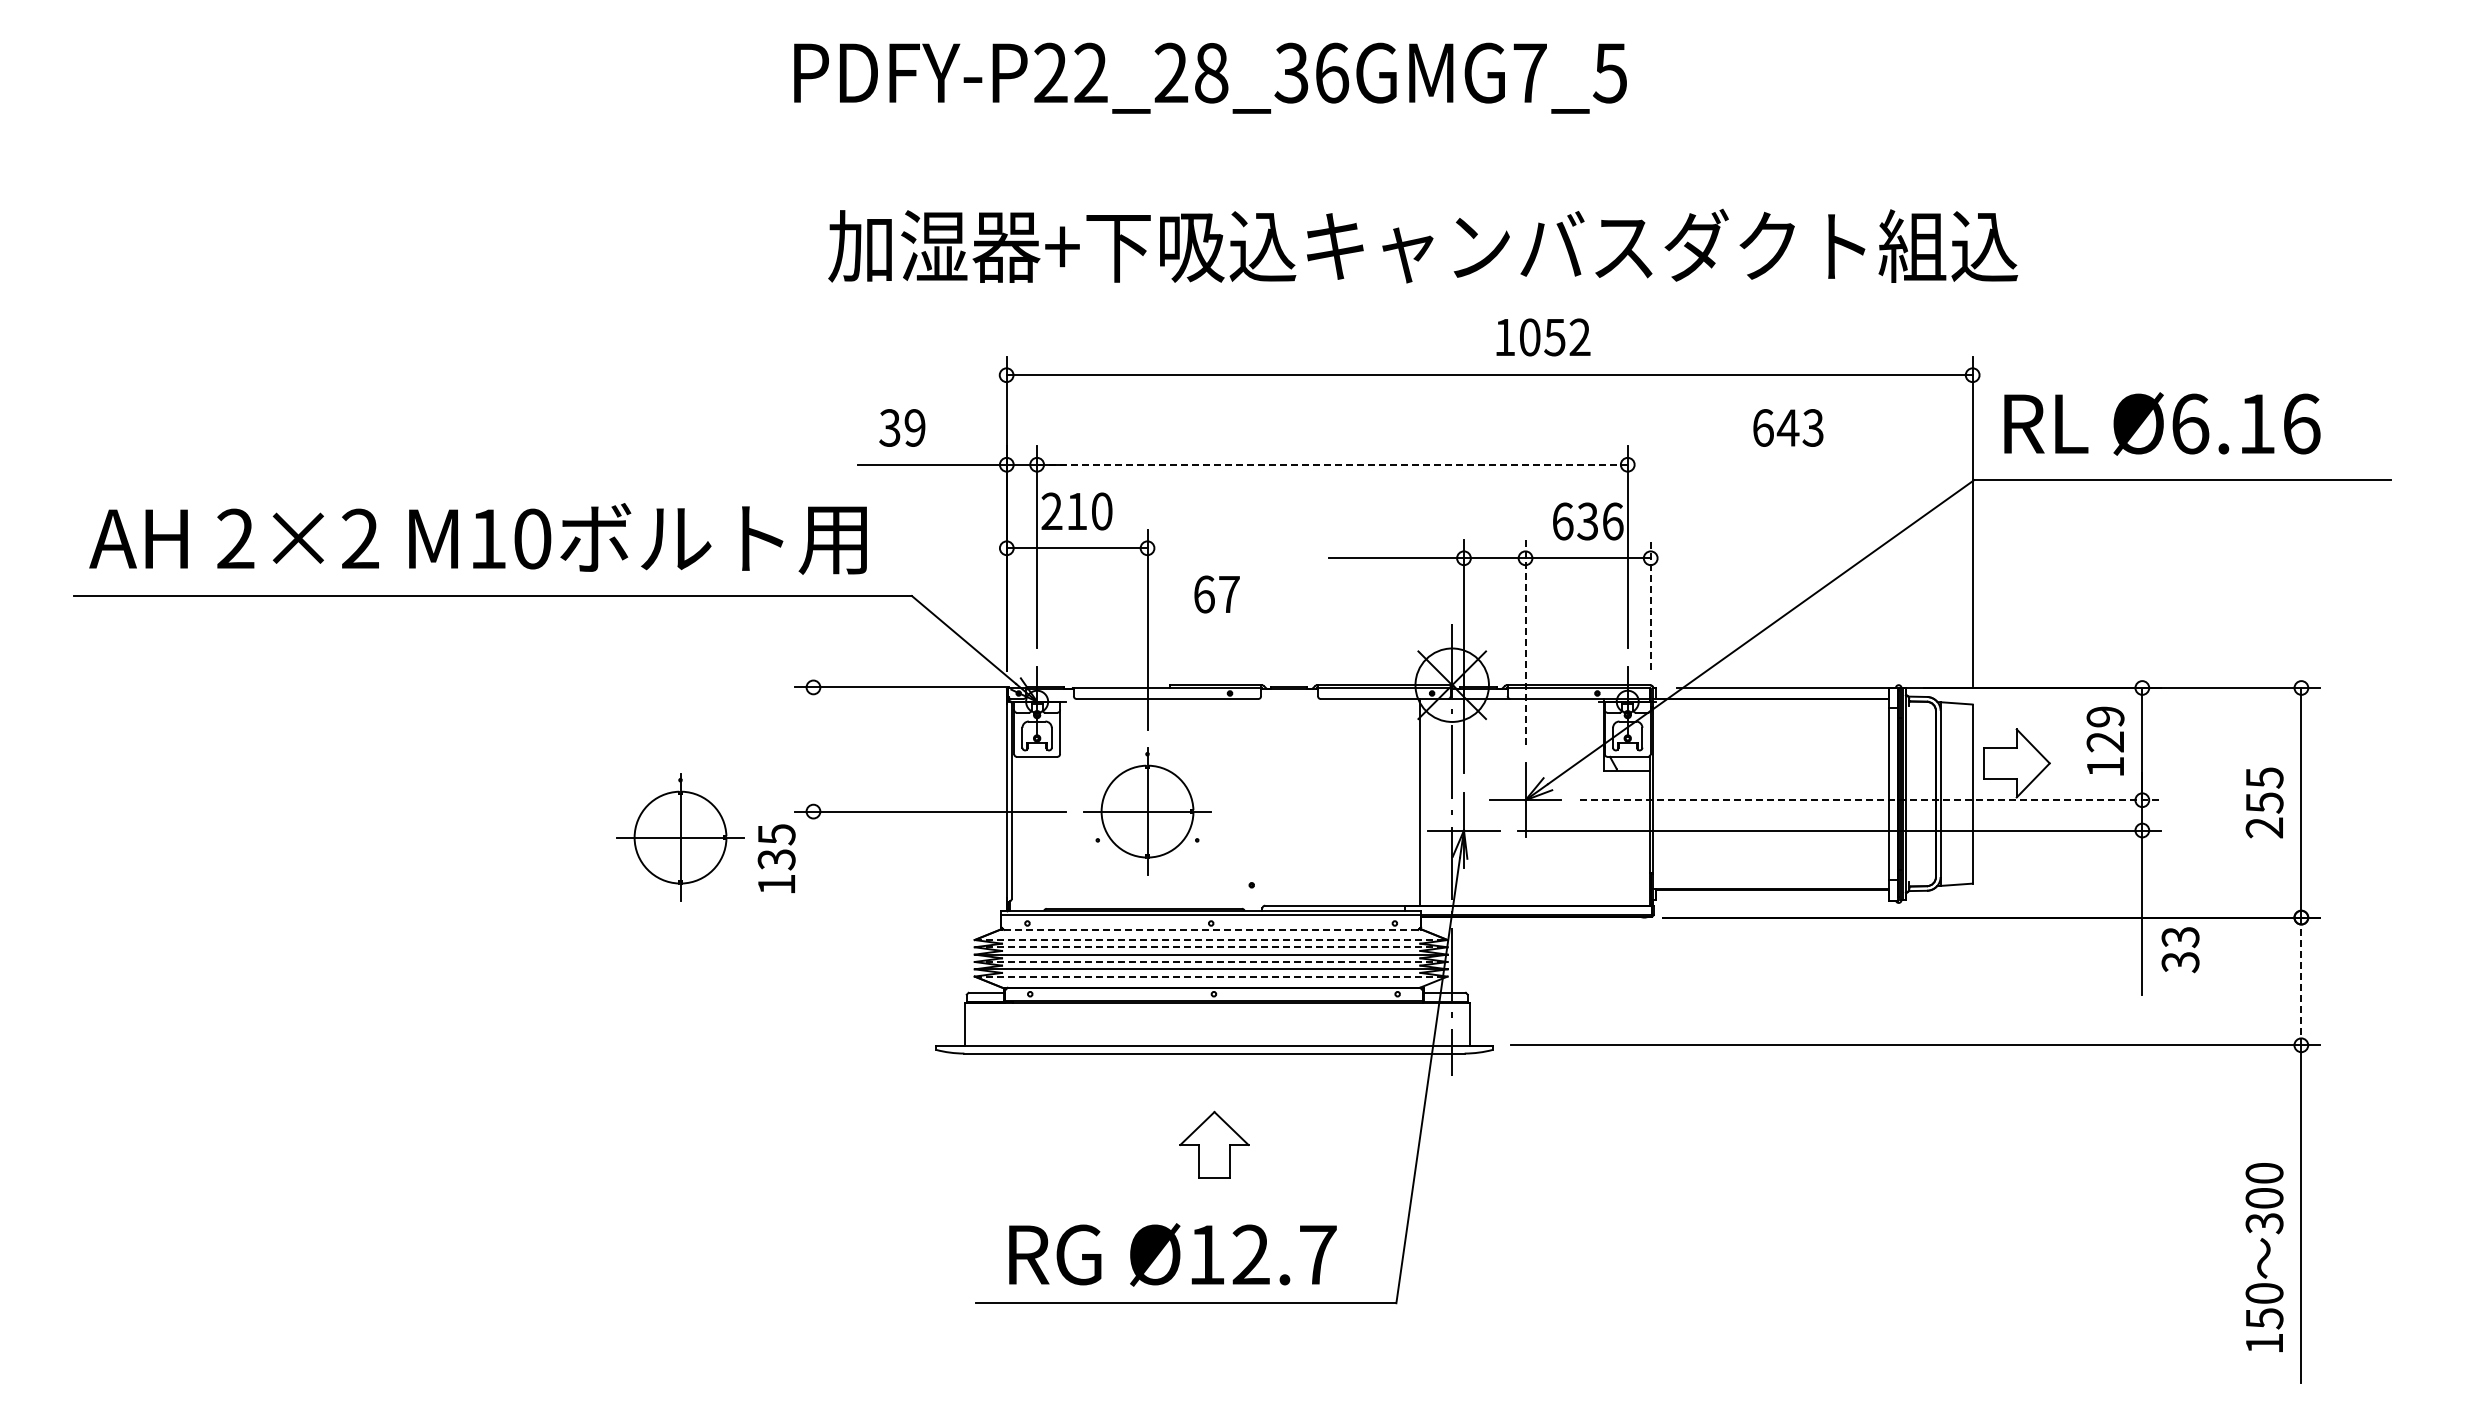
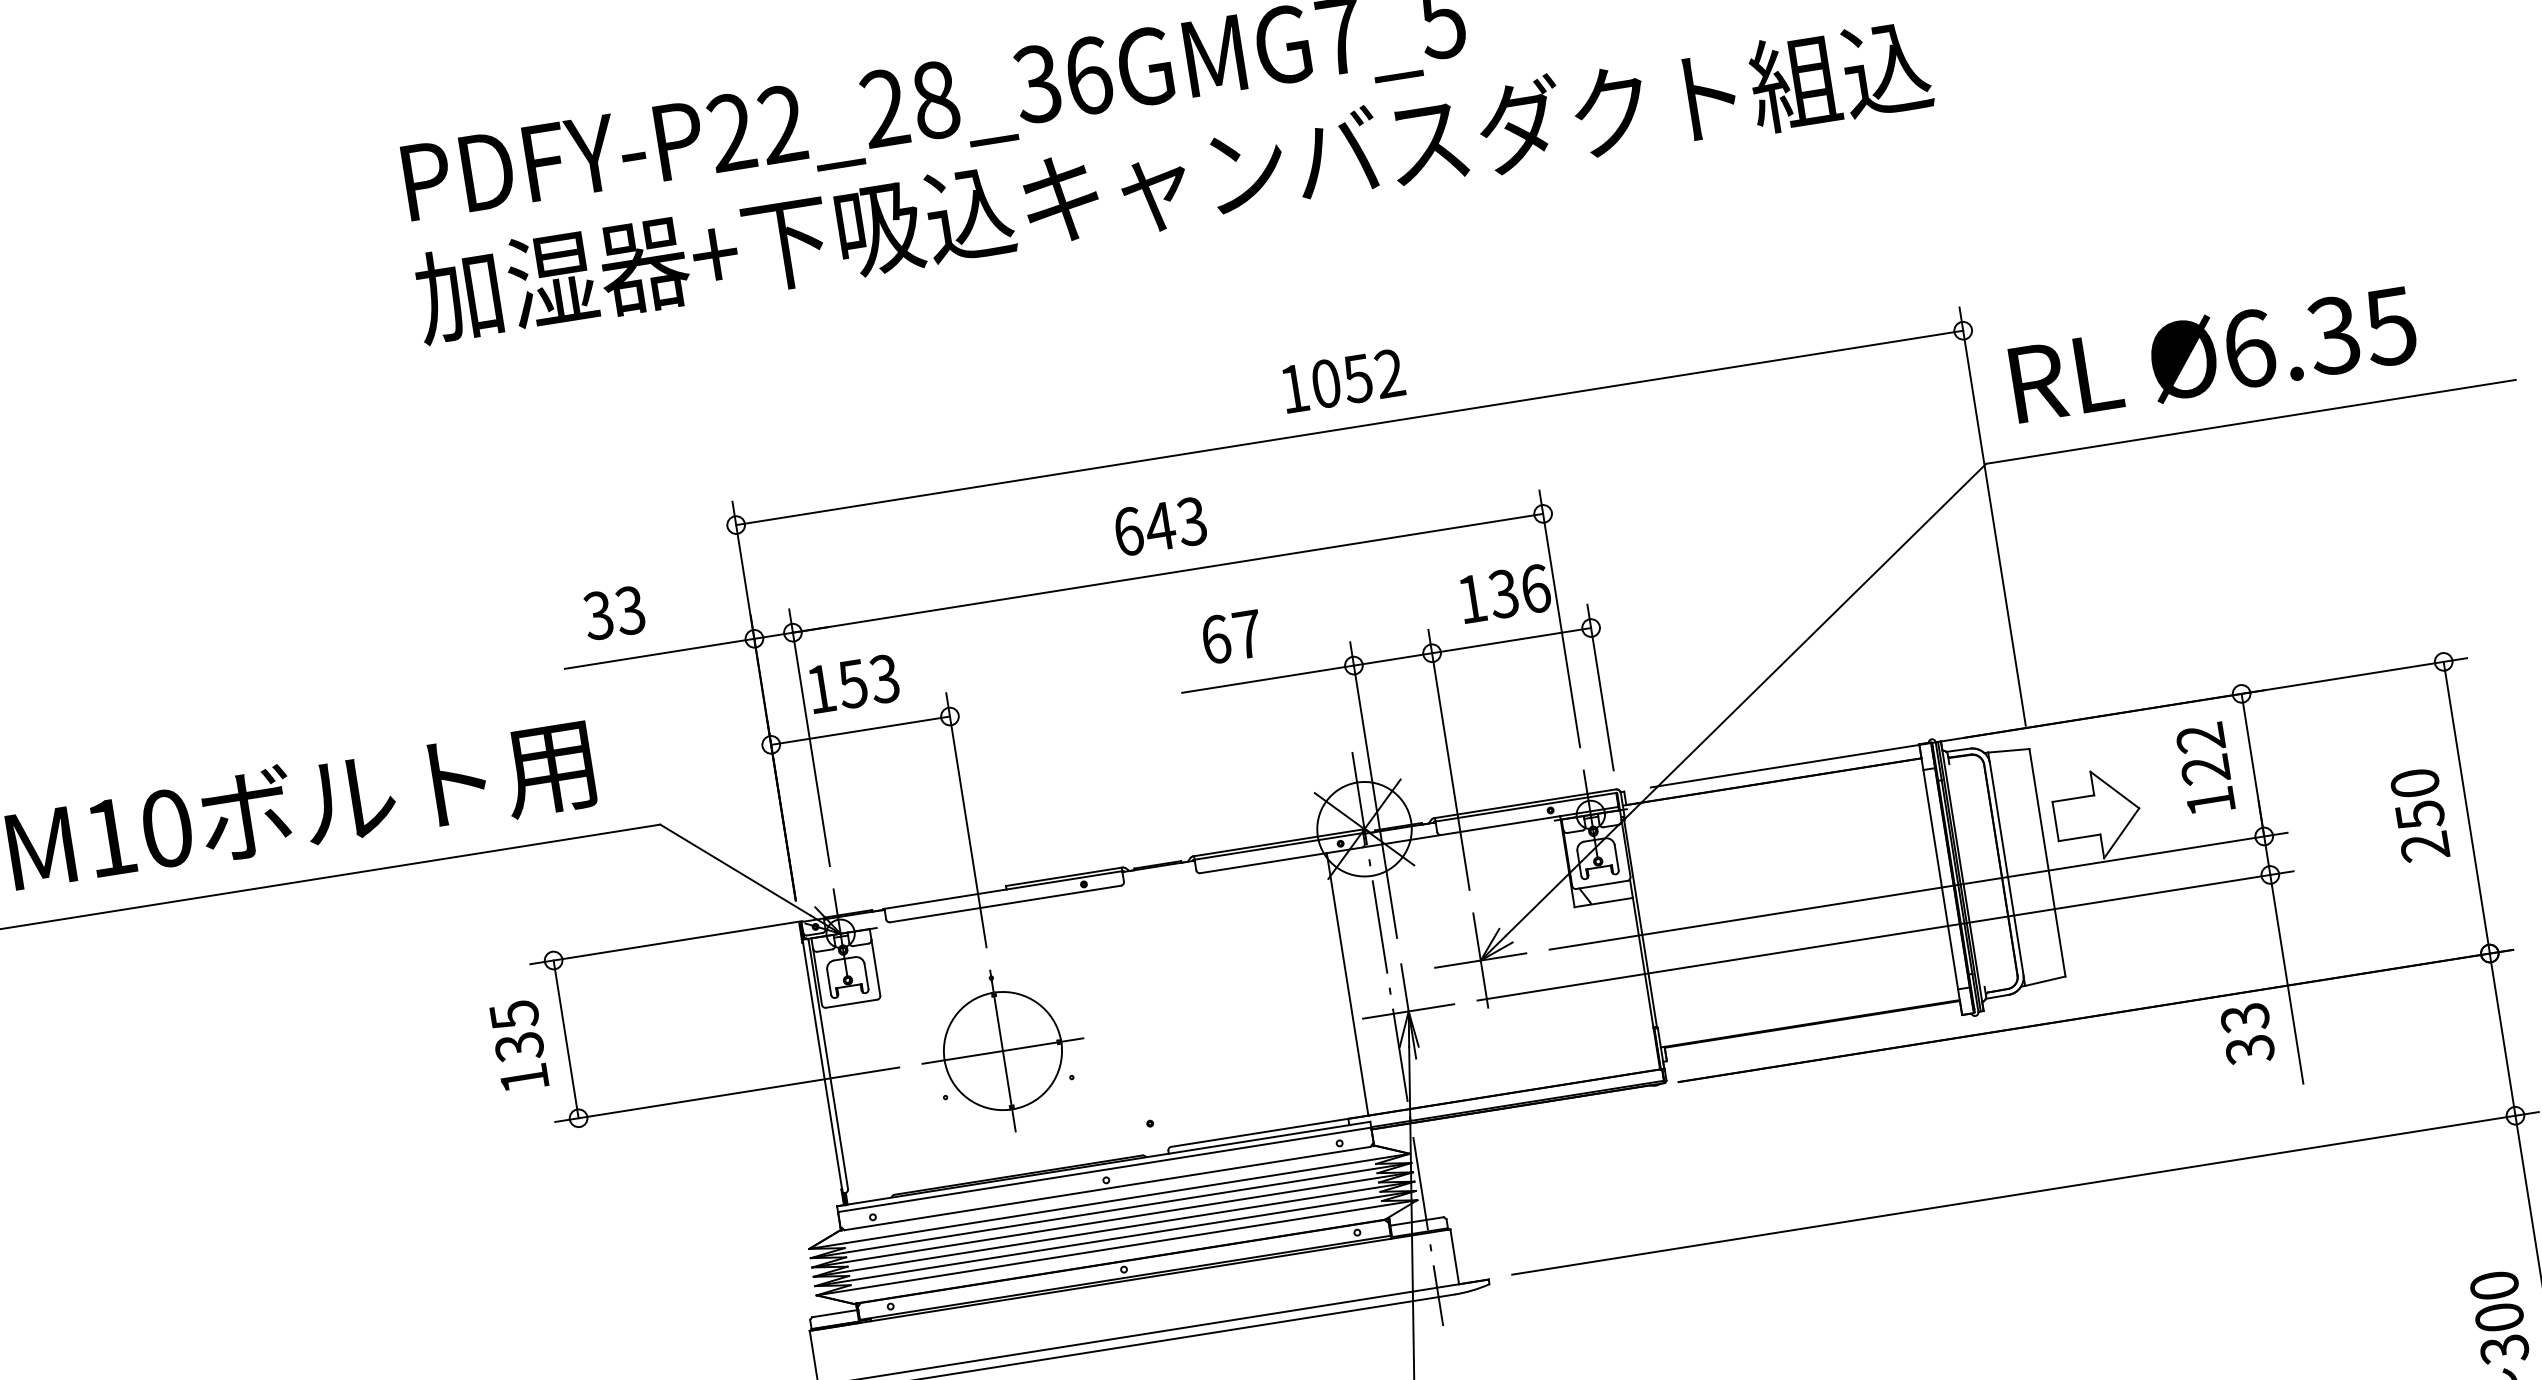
text: (1423, 245) -> (1173, 180), moved
text: (1543, 337) -> (1343, 381), moved
text: (2278, 423) -> (2361, 330), Ø6.16 -> Ø6.35
text: (914, 427) -> (629, 610), 39 -> 33
text: (1788, 427) -> (1160, 525), moved
line: (1331, 464) -> (1166, 573), dashed -> solid
text: (1076, 511) -> (852, 684), 210 -> 153
text: (1563, 521) -> (1472, 598), 636 -> 136
text: (1216, 594) -> (1231, 637), moved
line: (1650, 604) -> (1600, 686), dashed -> solid
line: (1525, 641) -> (1448, 758), dashed -> solid
text: (2105, 716) -> (2200, 737), 129 -> 122
line: (813, 749) -> (566, 1039), added
text: (2264, 777) -> (2414, 783), 255 -> 250
line: (1870, 800) -> (1918, 891), dashed -> solid
part: (680, 837) -> (414, 1177), removed
text: (776, 858) -> (518, 1045), moved
line: (1211, 929) -> (1107, 1187), dashed -> solid
line: (1211, 940) -> (1110, 1201), dashed -> solid
line: (1211, 947) -> (1111, 1210), dashed -> solid
text: (2180, 950) -> (2247, 1034), moved
line: (1211, 961) -> (1114, 1228), dashed -> solid
line: (1211, 976) -> (1117, 1247), dashed -> solid
line: (2301, 981) -> (2502, 1034), dashed -> solid

